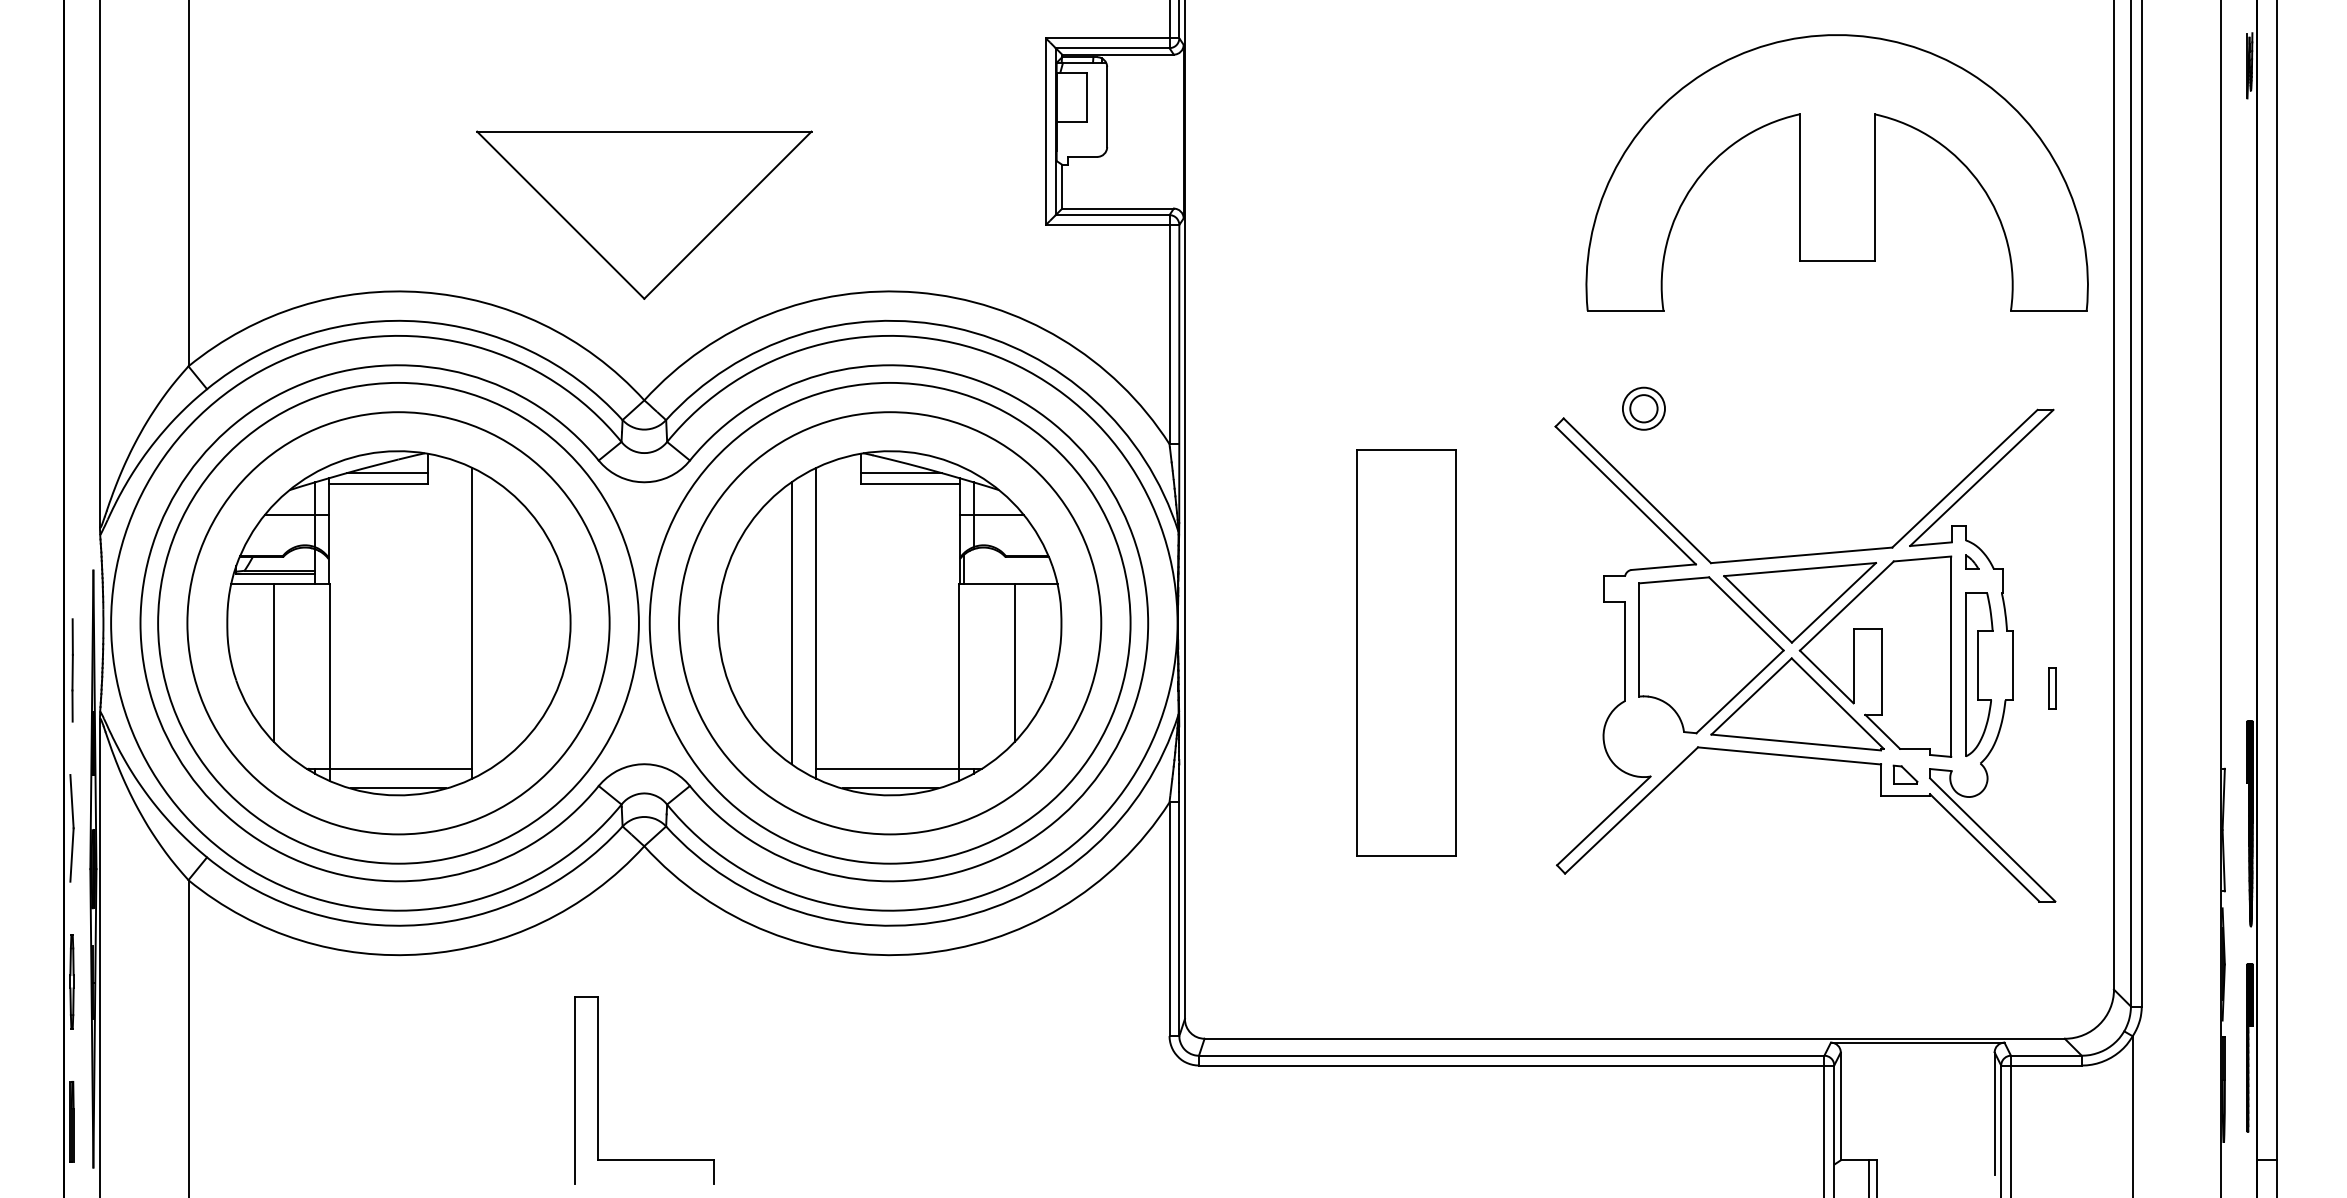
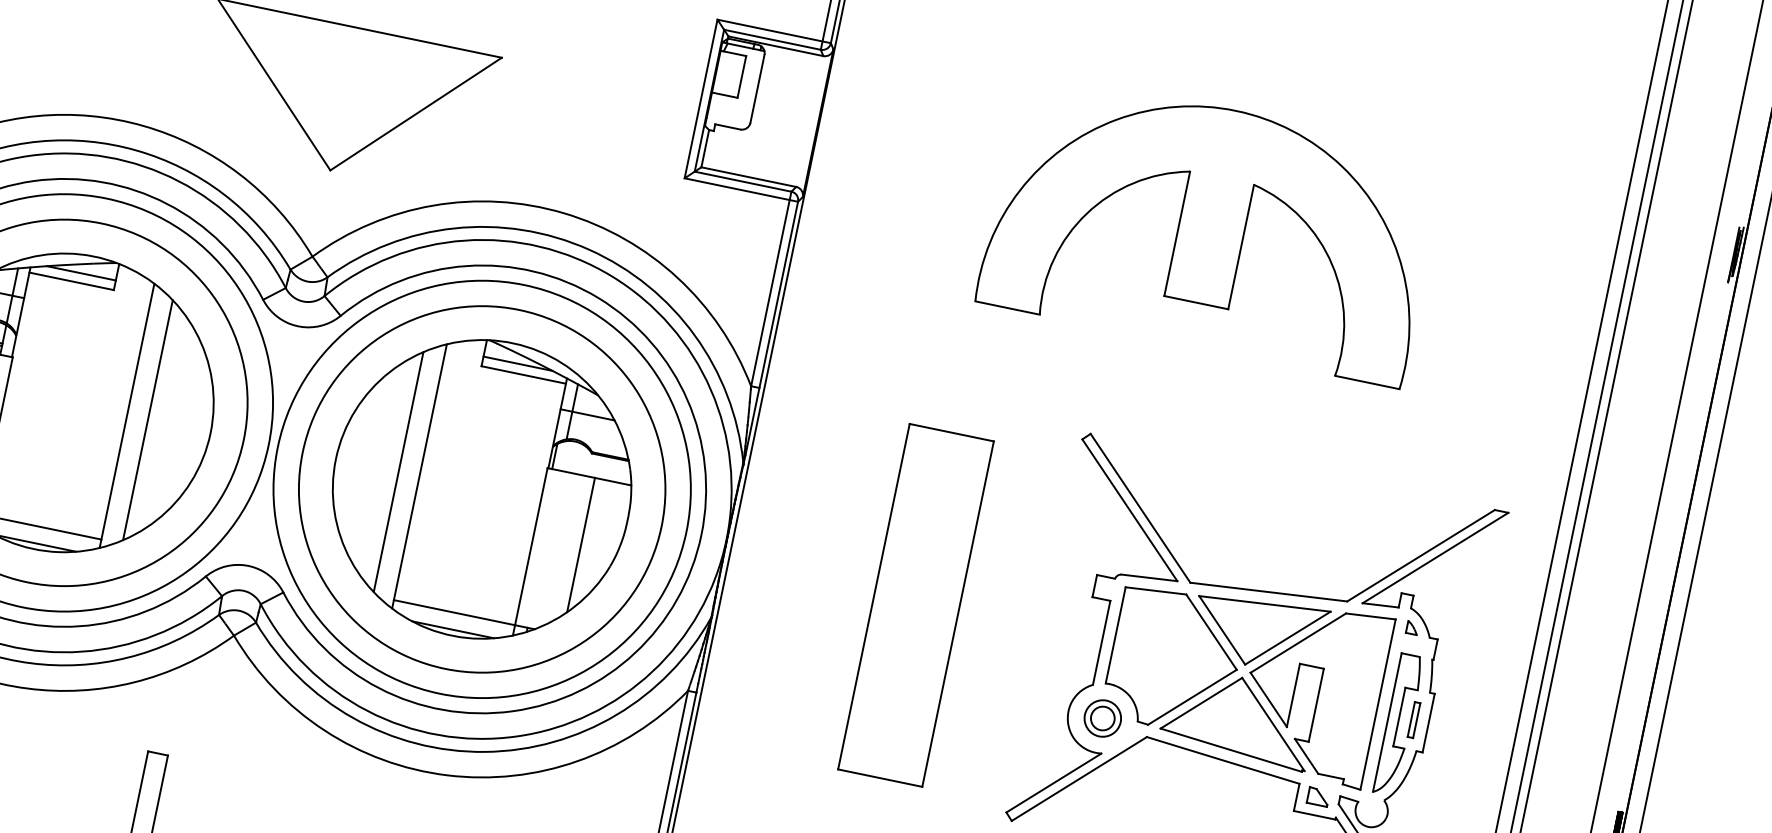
part: (1836, 172) -> (1211, 227), moved
part: (1643, 408) -> (1102, 718), moved
line: (496, 623) -> (147, 420), added
part: (2052, 688) -> (1414, 719), moved

